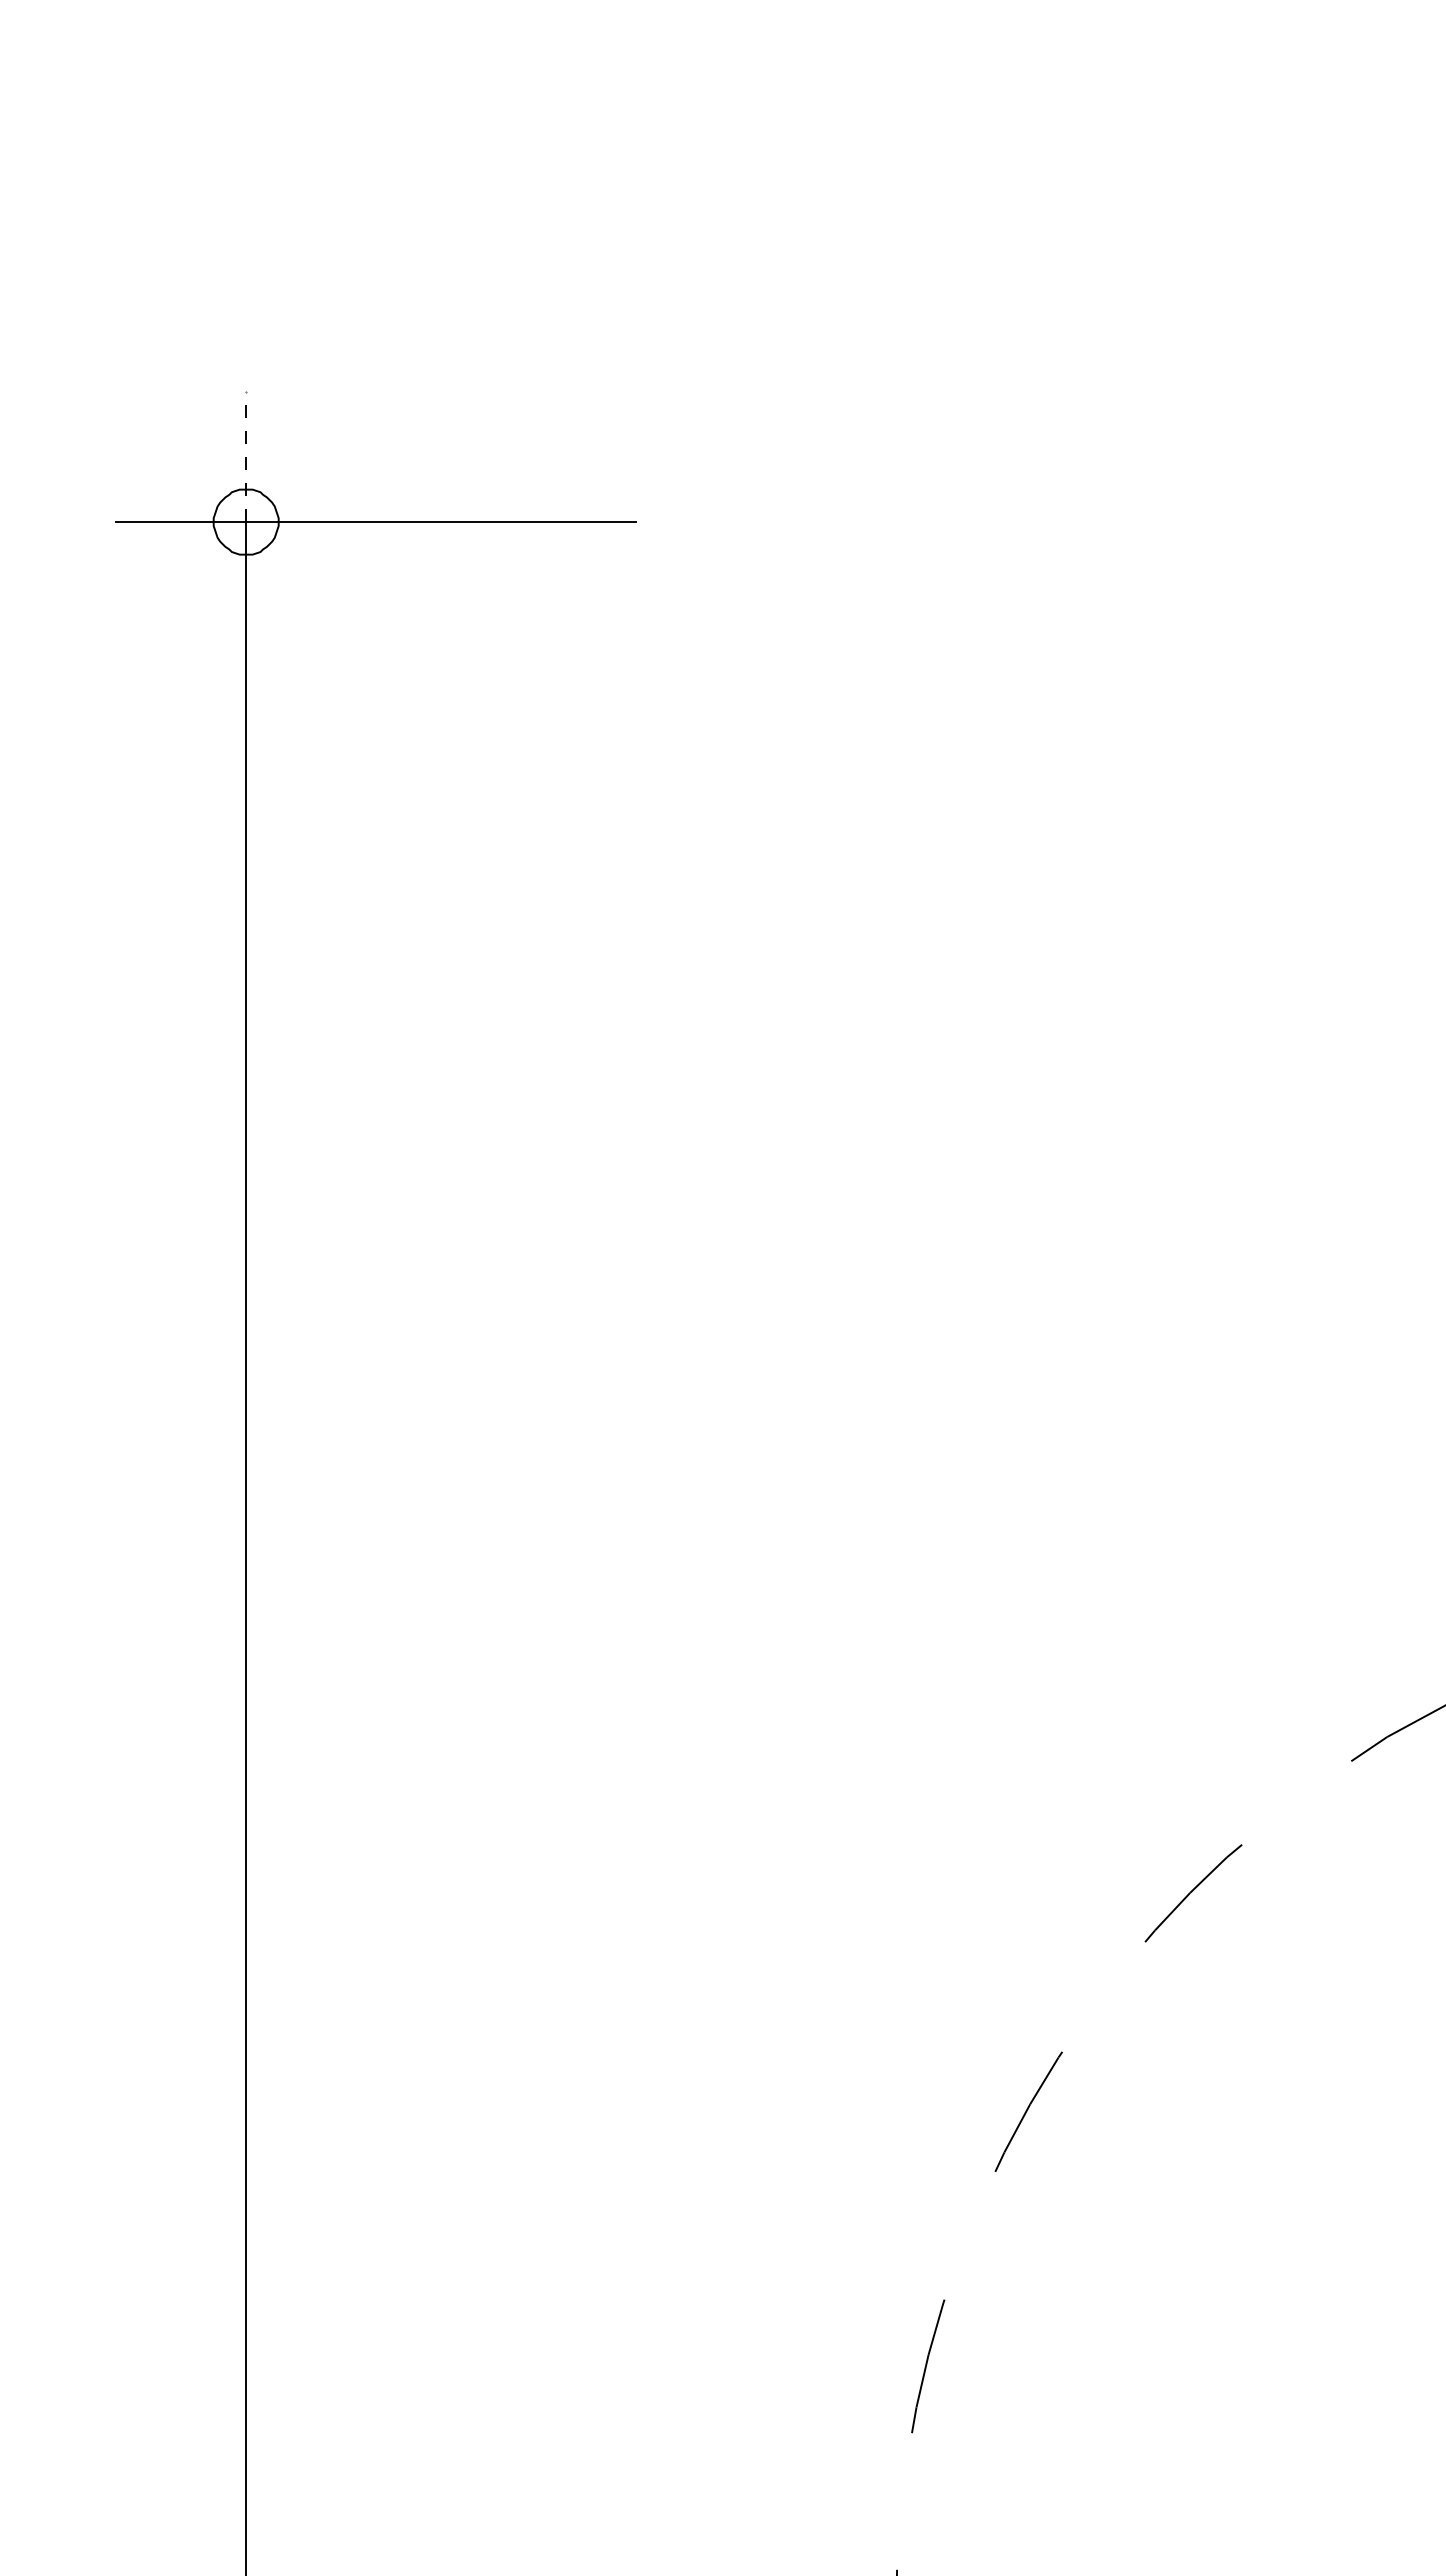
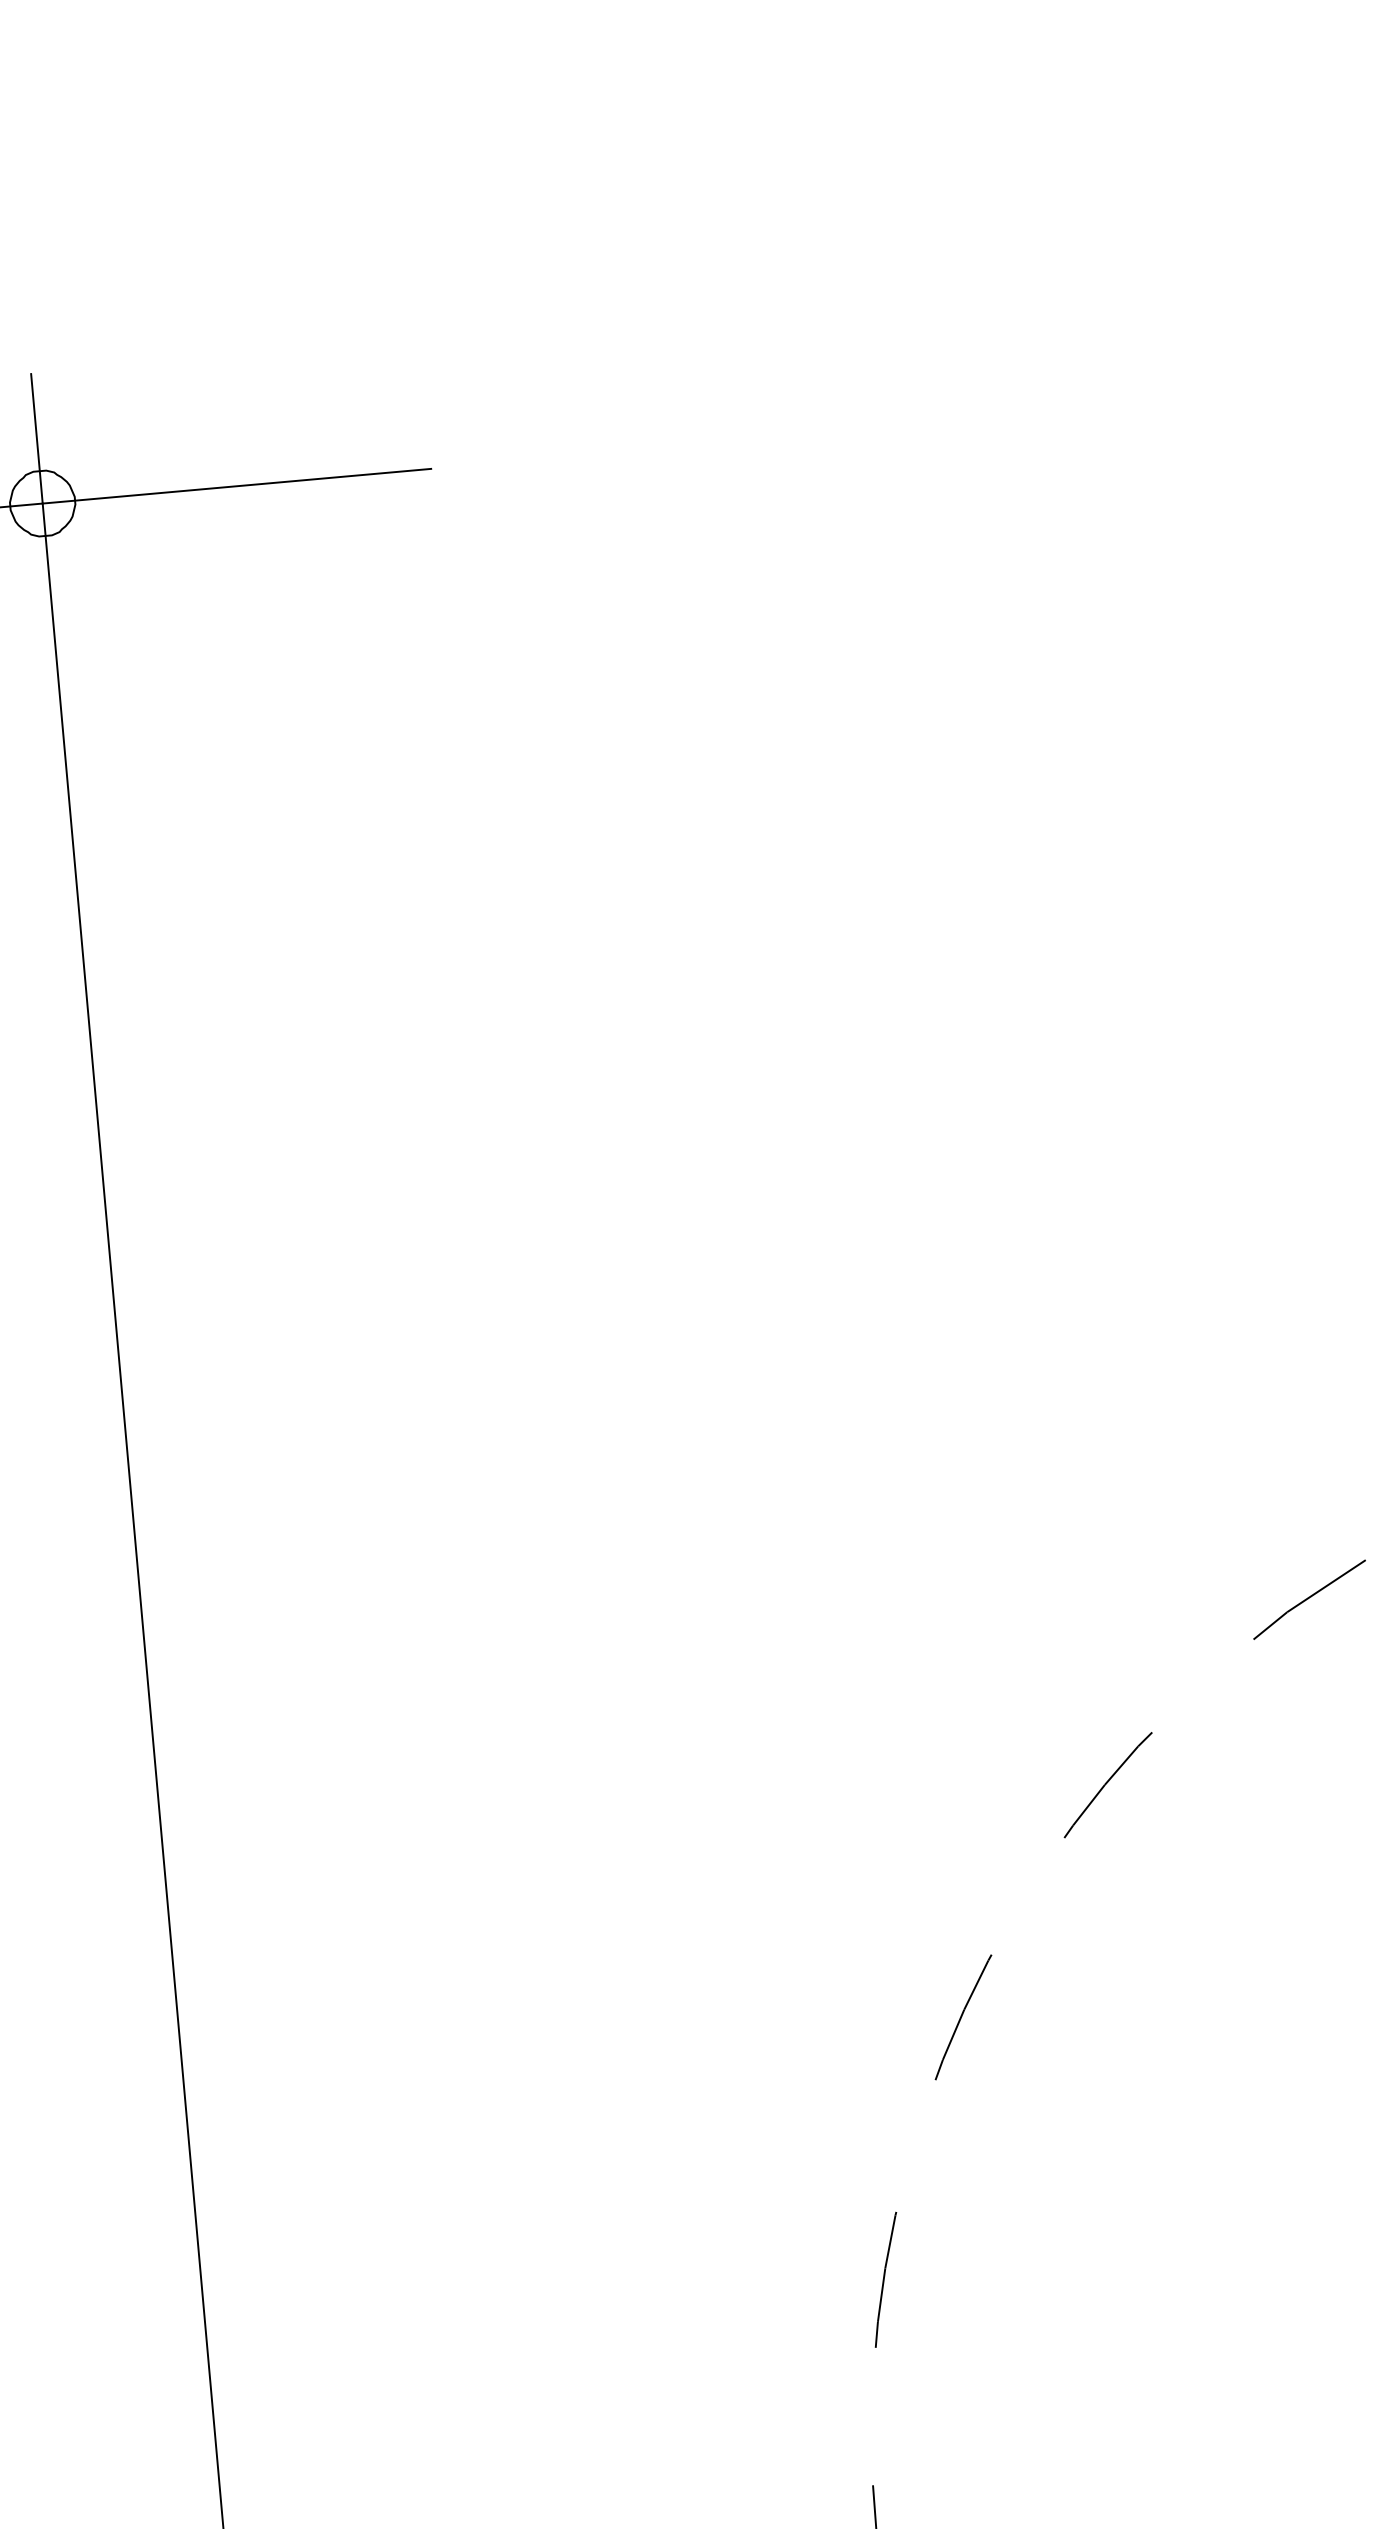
line: (246, 456) -> (37, 438), dashed -> solid

